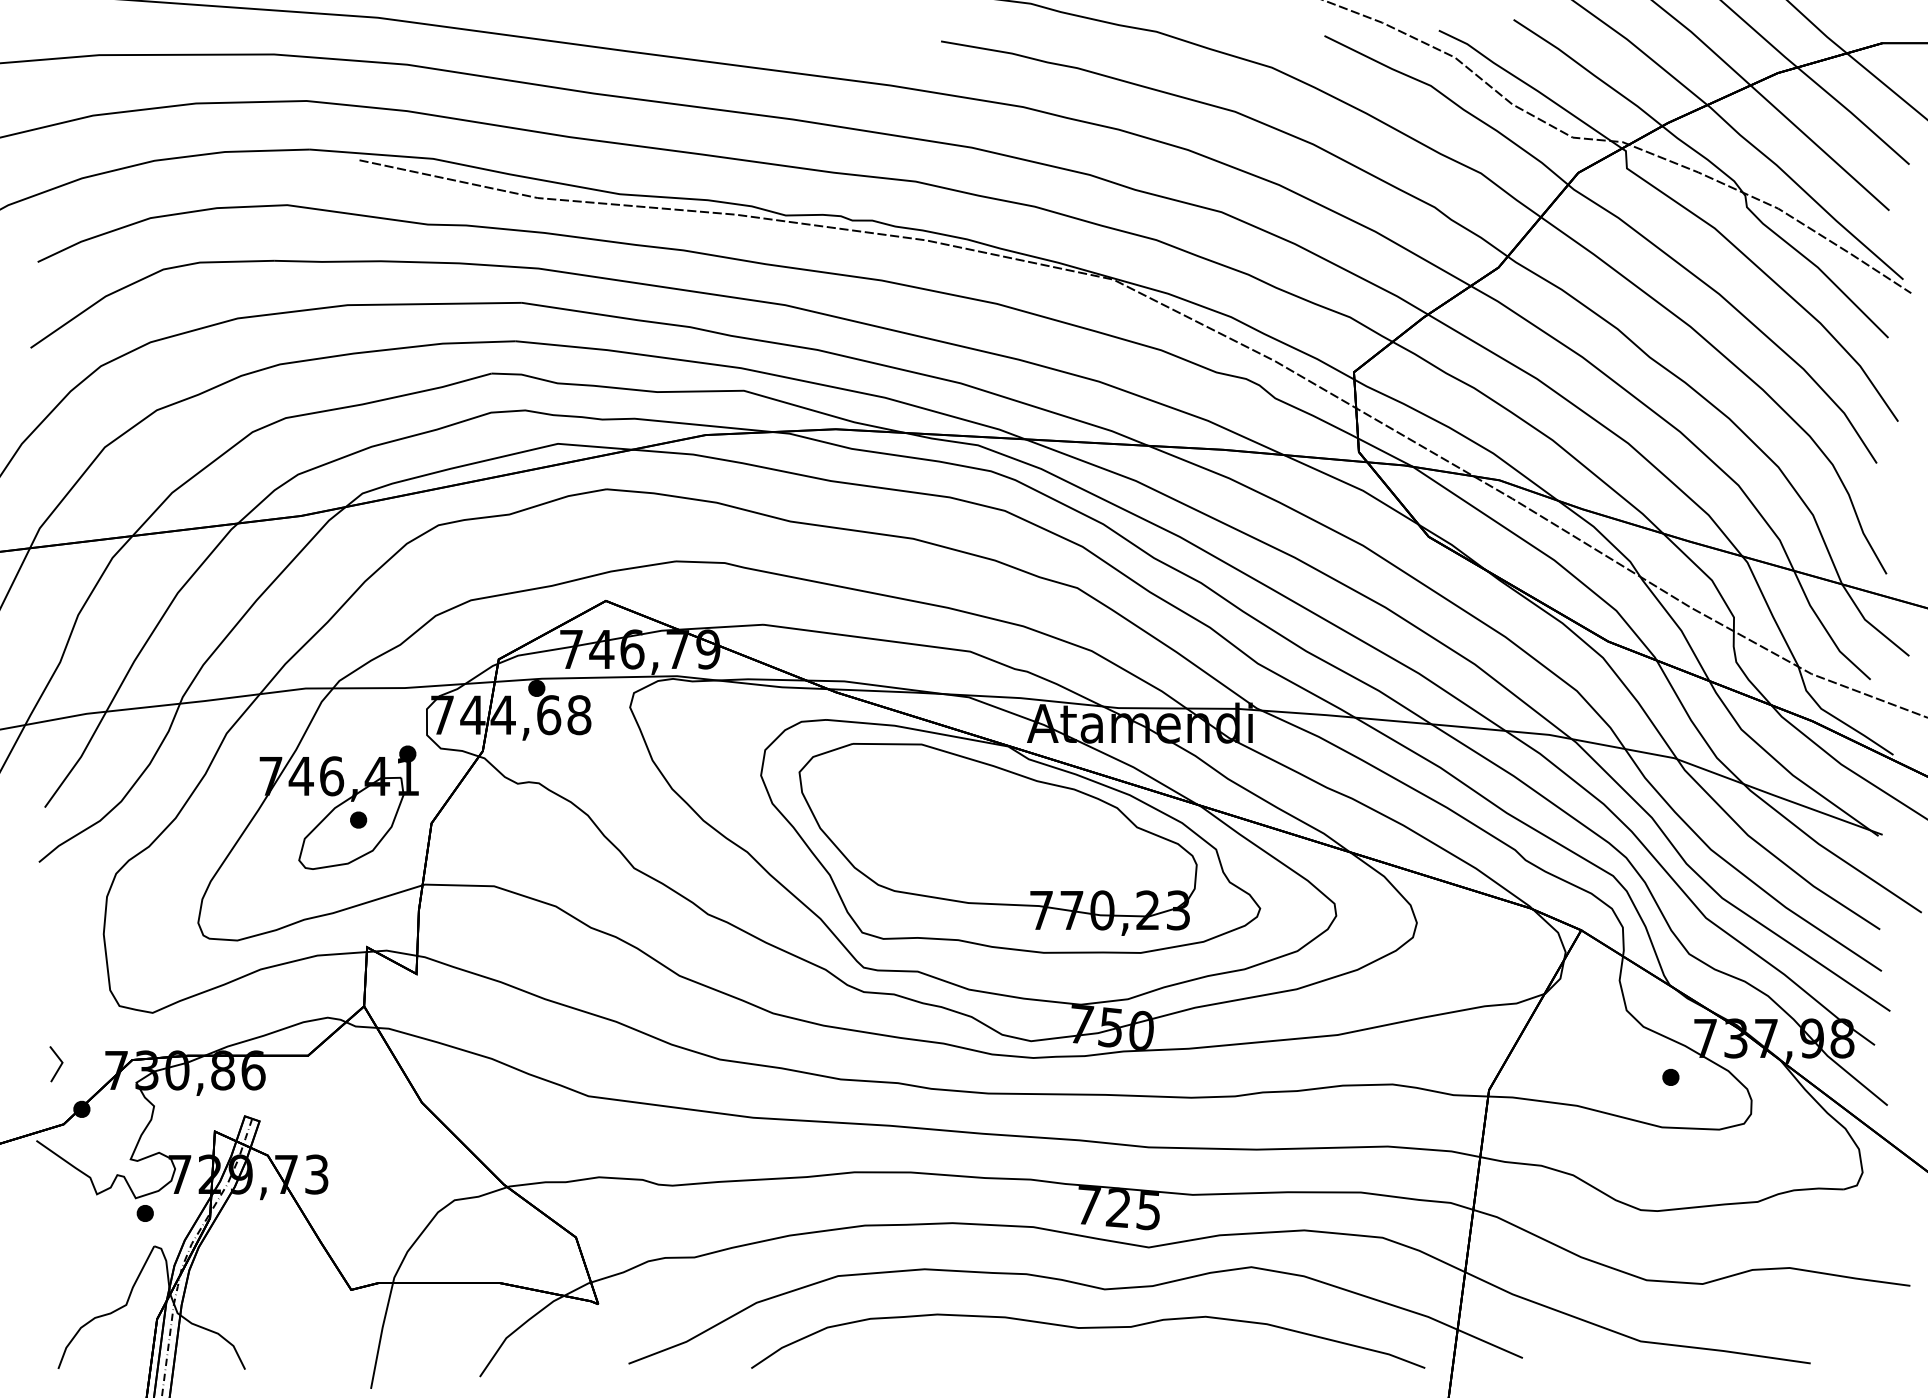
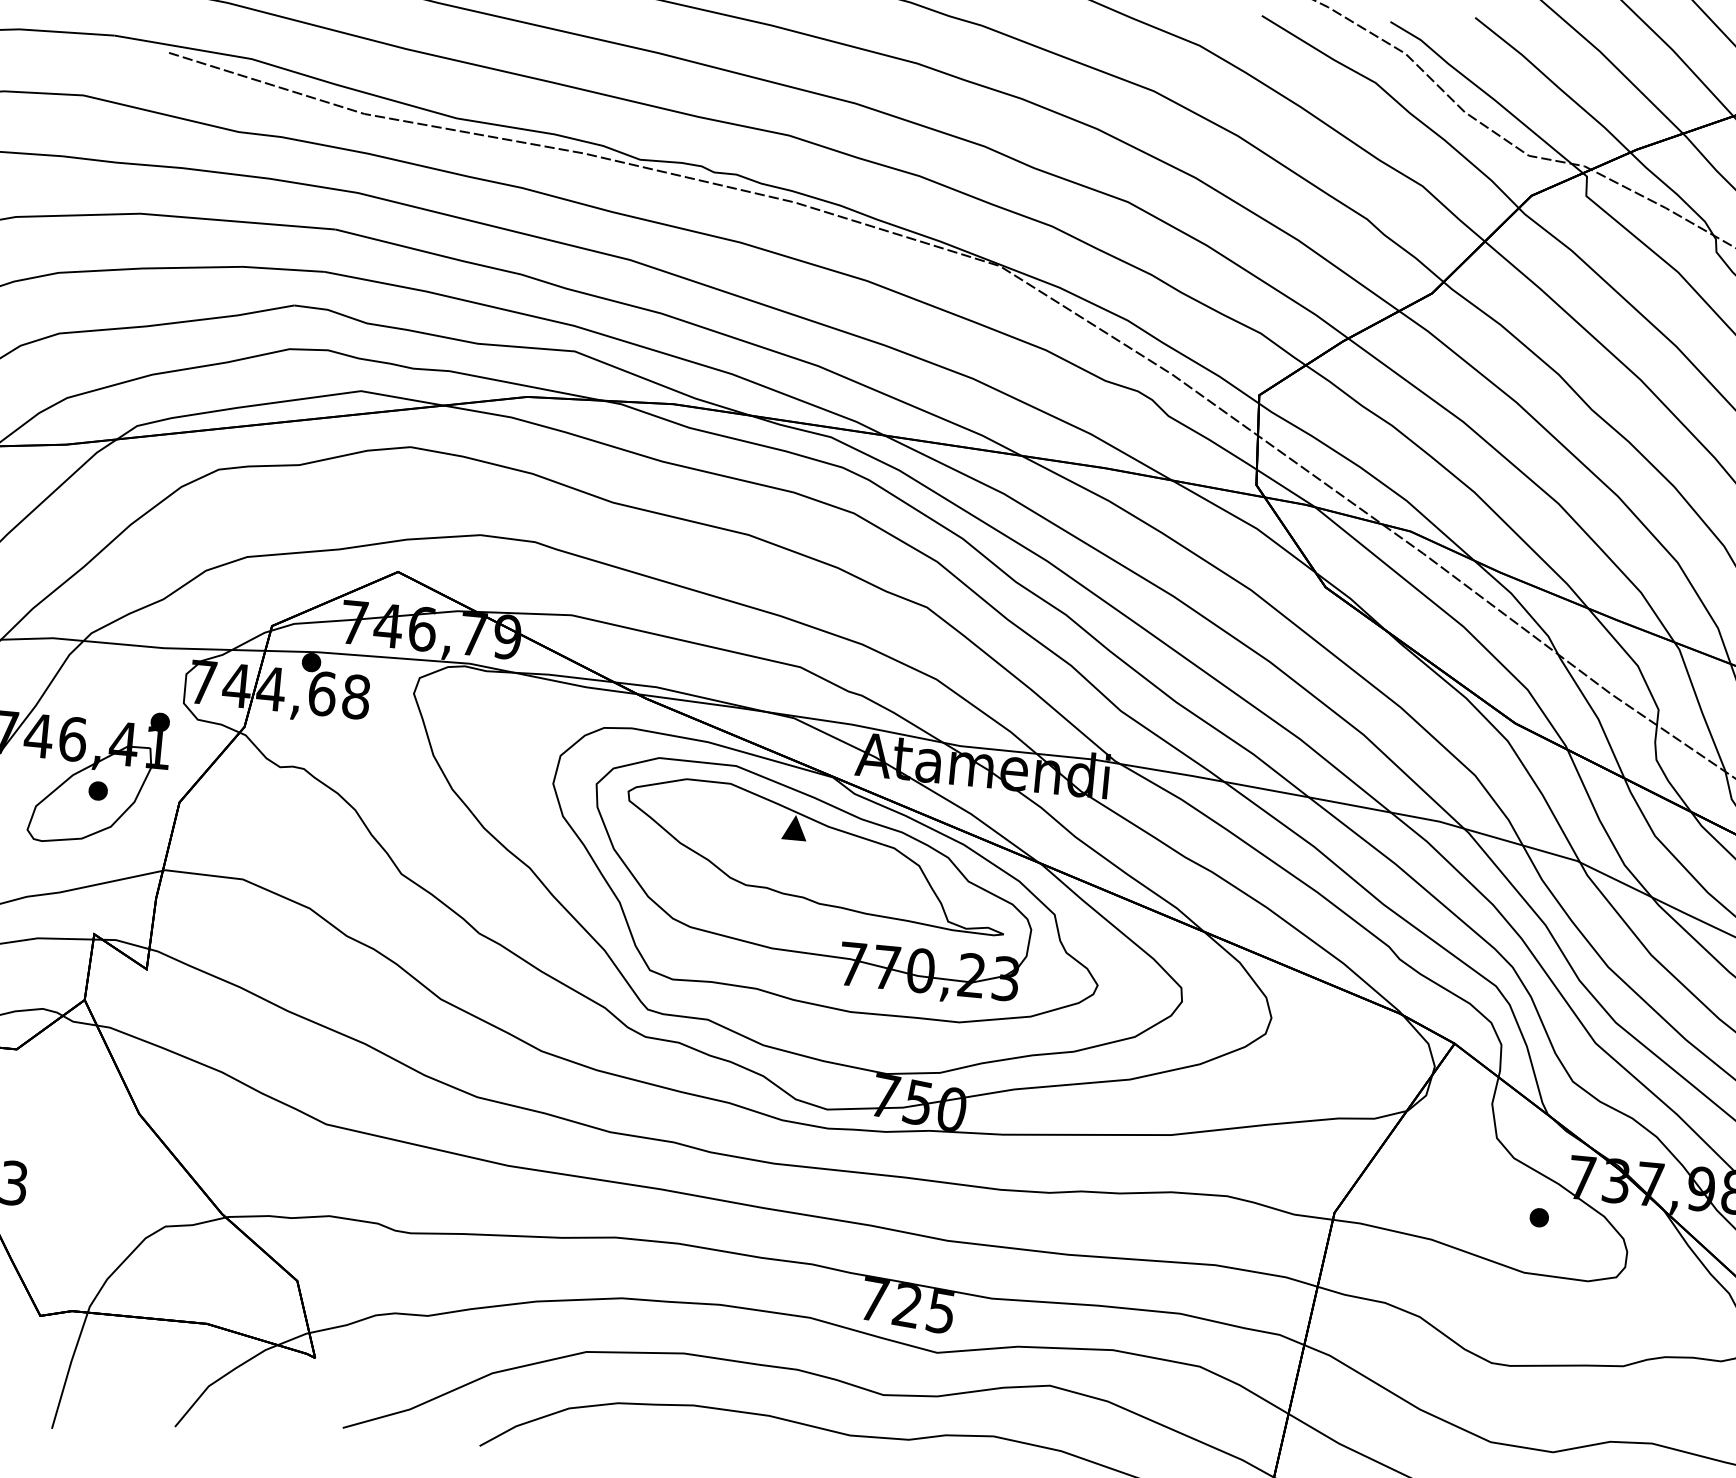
part: (999, 816) -> (815, 854), added

